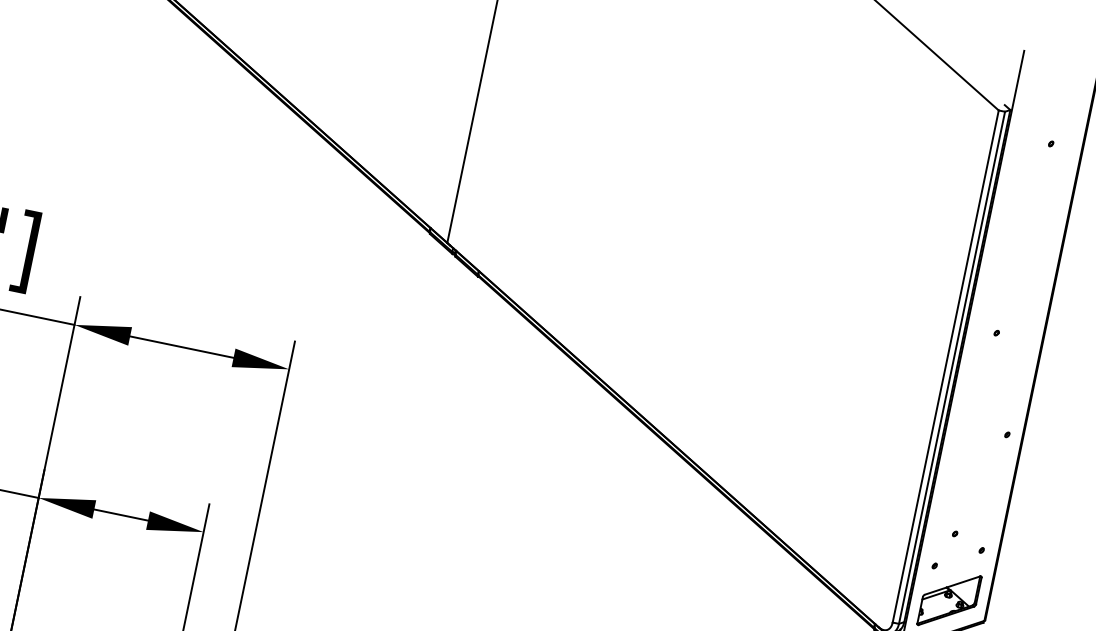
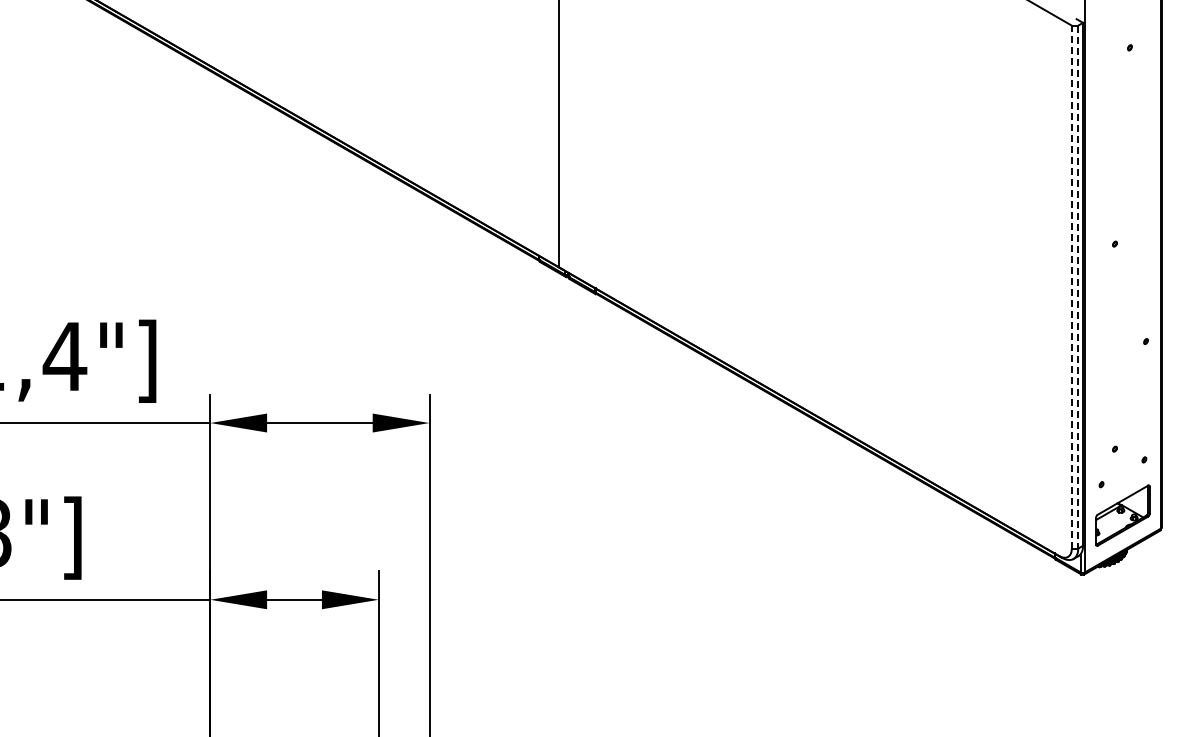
line: (945, 365) -> (1071, 286), solid -> dashed
line: (952, 368) -> (1078, 287), solid -> dashed

